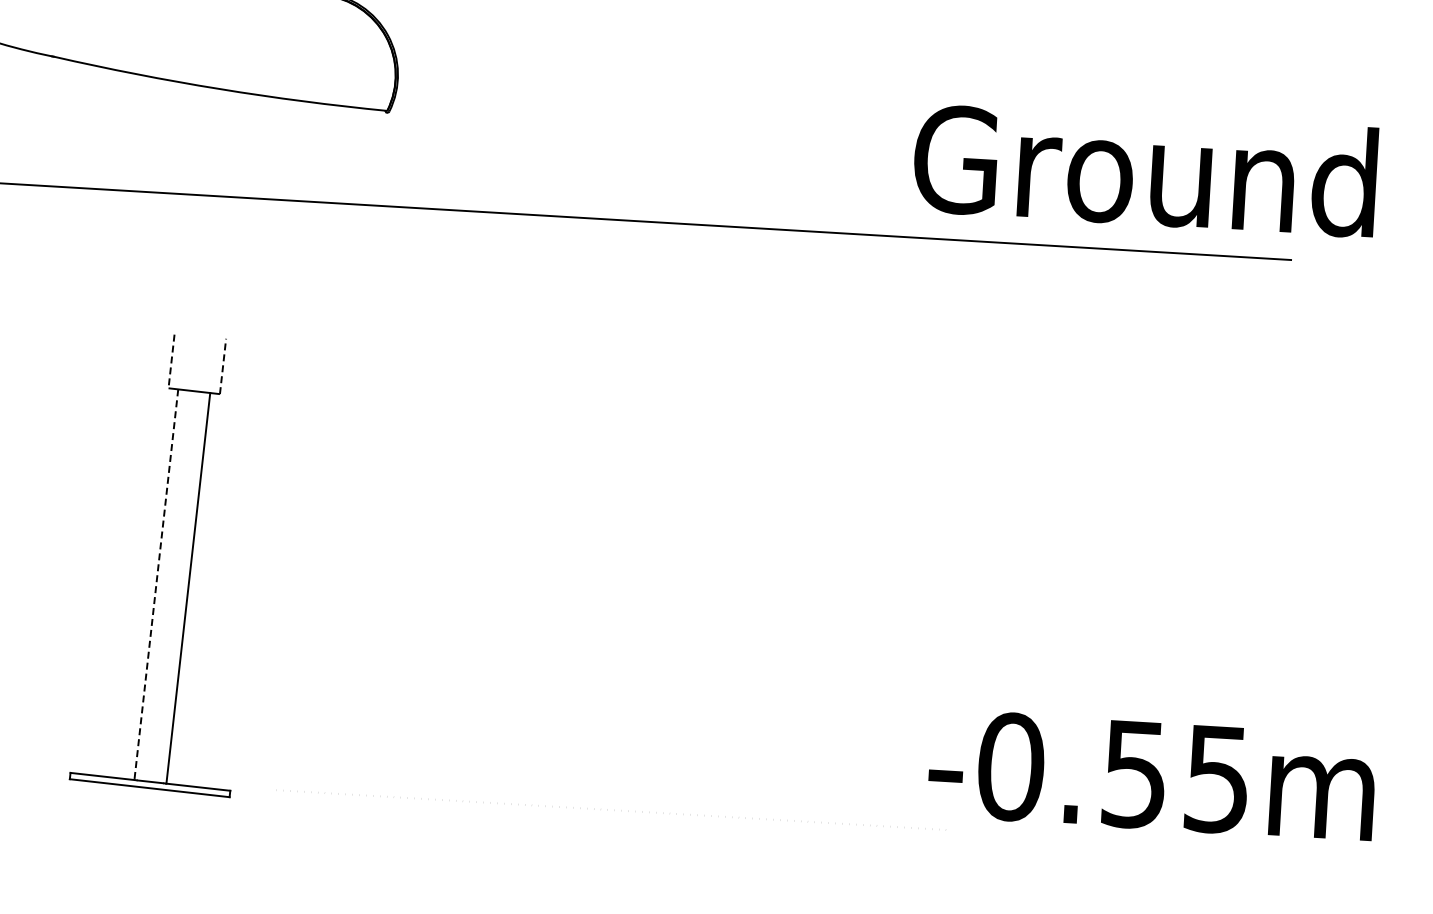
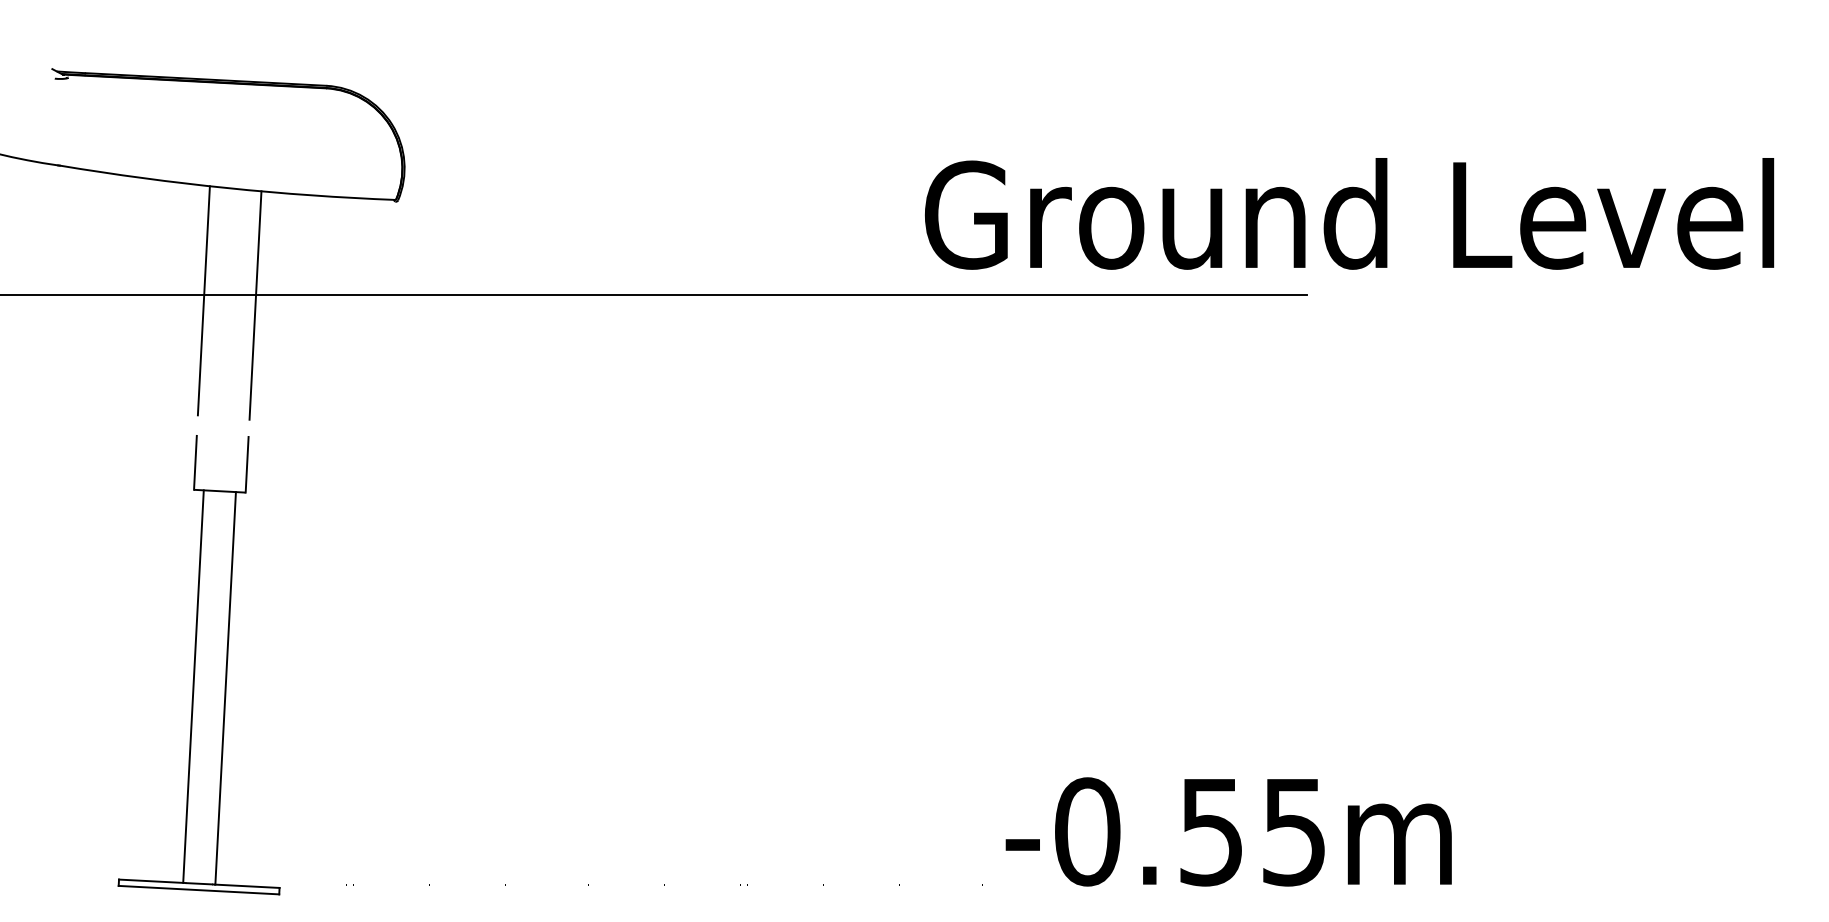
line: (189, 199) -> (203, 300), added
line: (240, 207) -> (255, 305), added
line: (171, 361) -> (195, 462), dashed -> solid
line: (223, 366) -> (247, 464), dashed -> solid
line: (156, 584) -> (193, 686), dashed -> solid
text: (1151, 774) -> (1228, 831), moved

